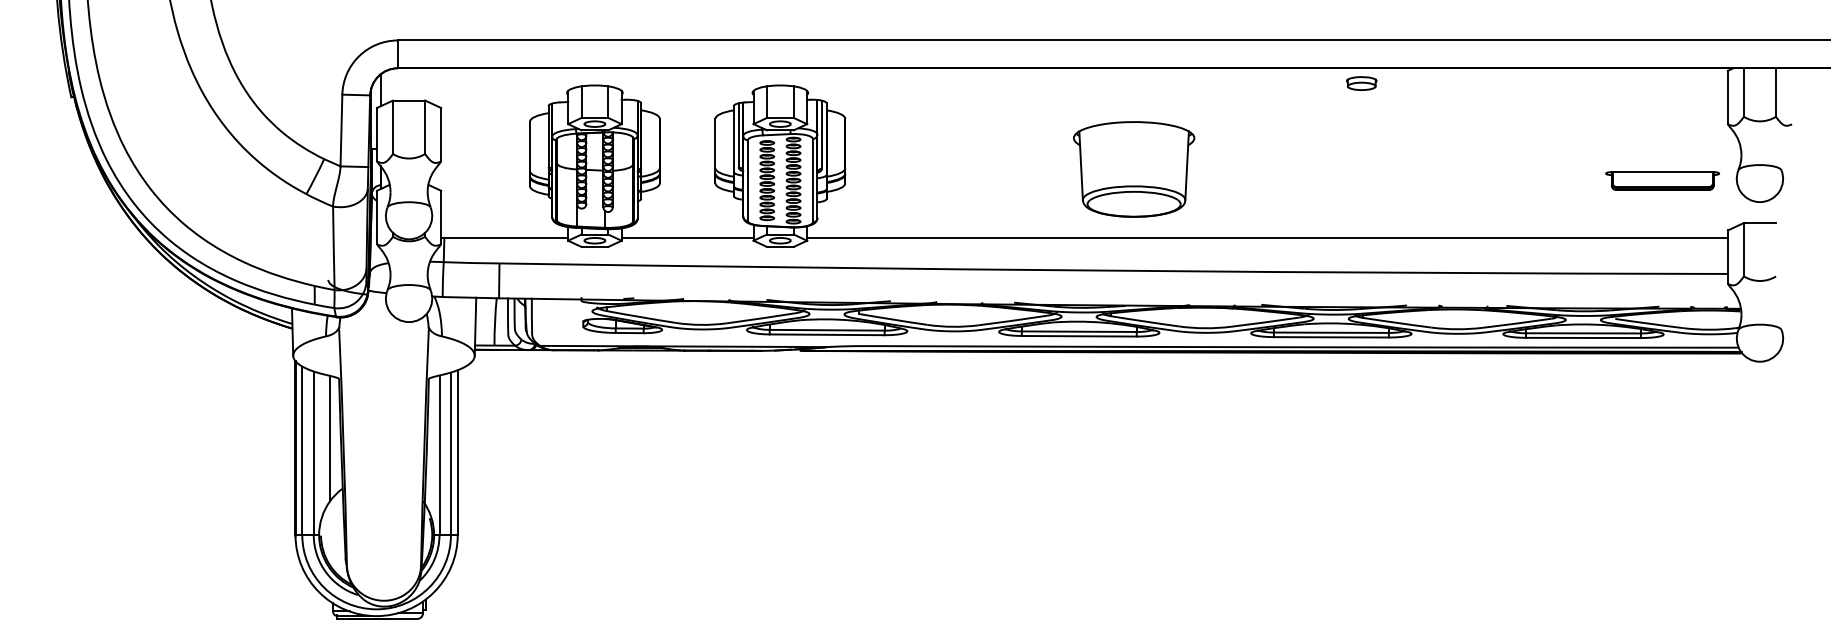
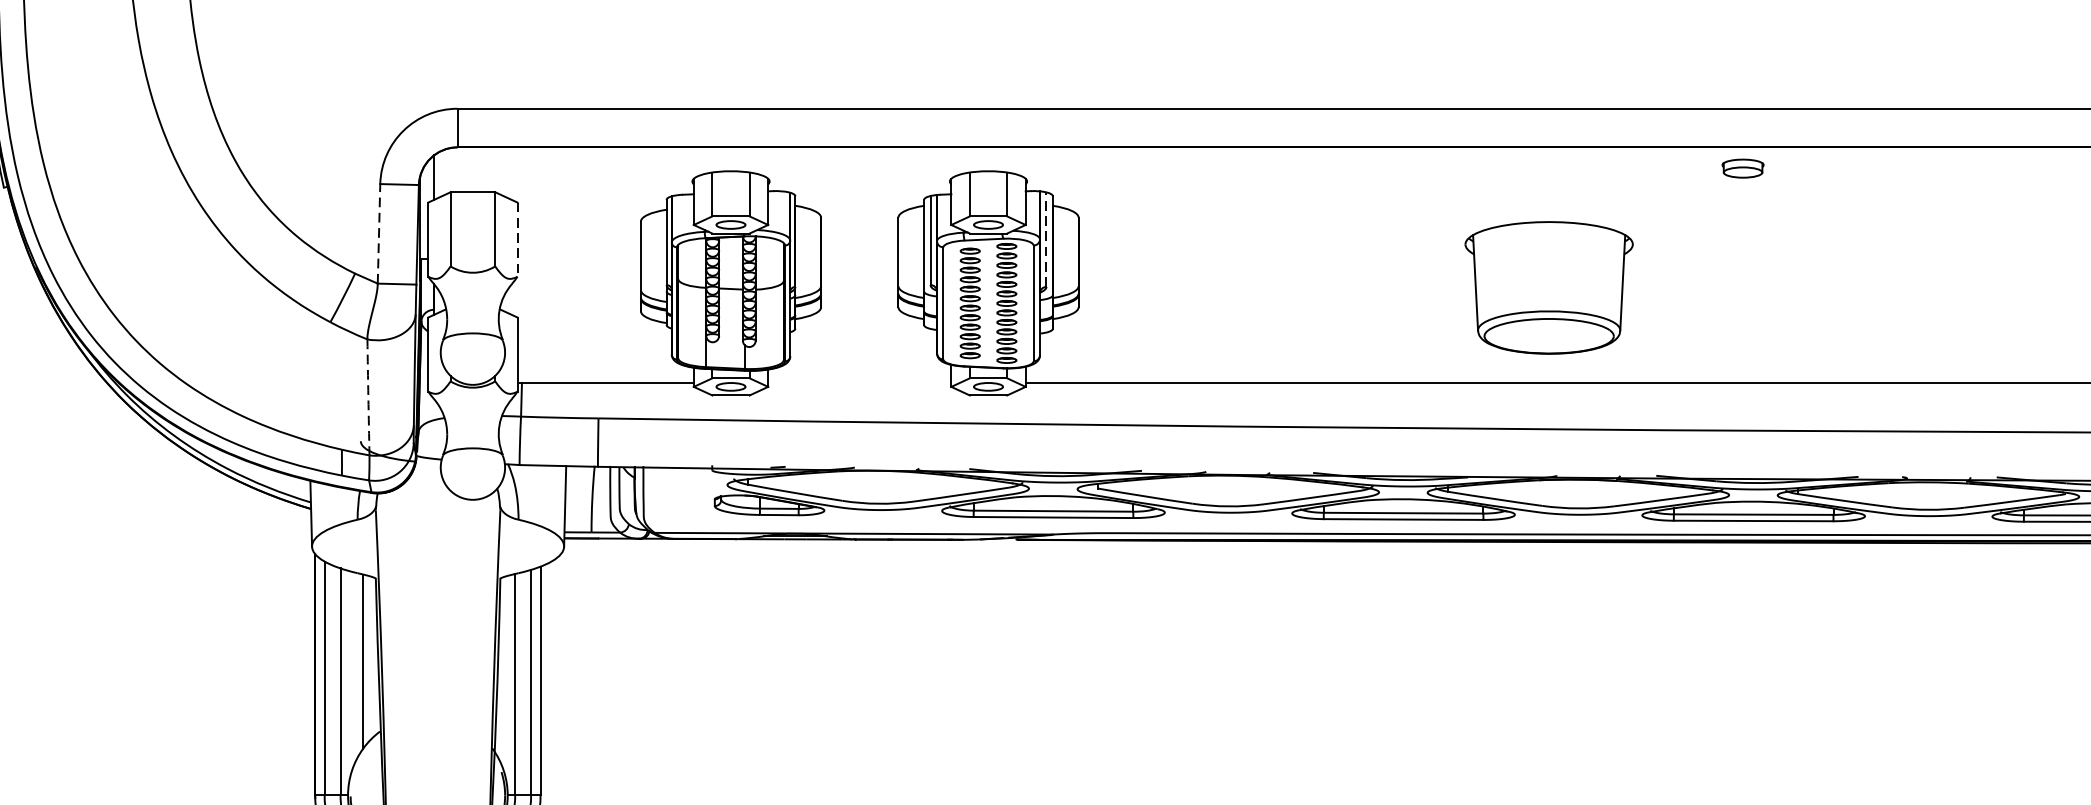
part: (1361, 83) -> (1742, 168), moved
line: (341, 130) -> (379, 233), solid -> dashed
line: (441, 134) -> (517, 239), solid -> dashed
line: (822, 134) -> (1047, 239), solid -> dashed
part: (1134, 169) -> (1549, 287), moved
line: (687, 237) -> (859, 382), removed
arc: (333, 248) -> (367, 397), solid -> dashed

